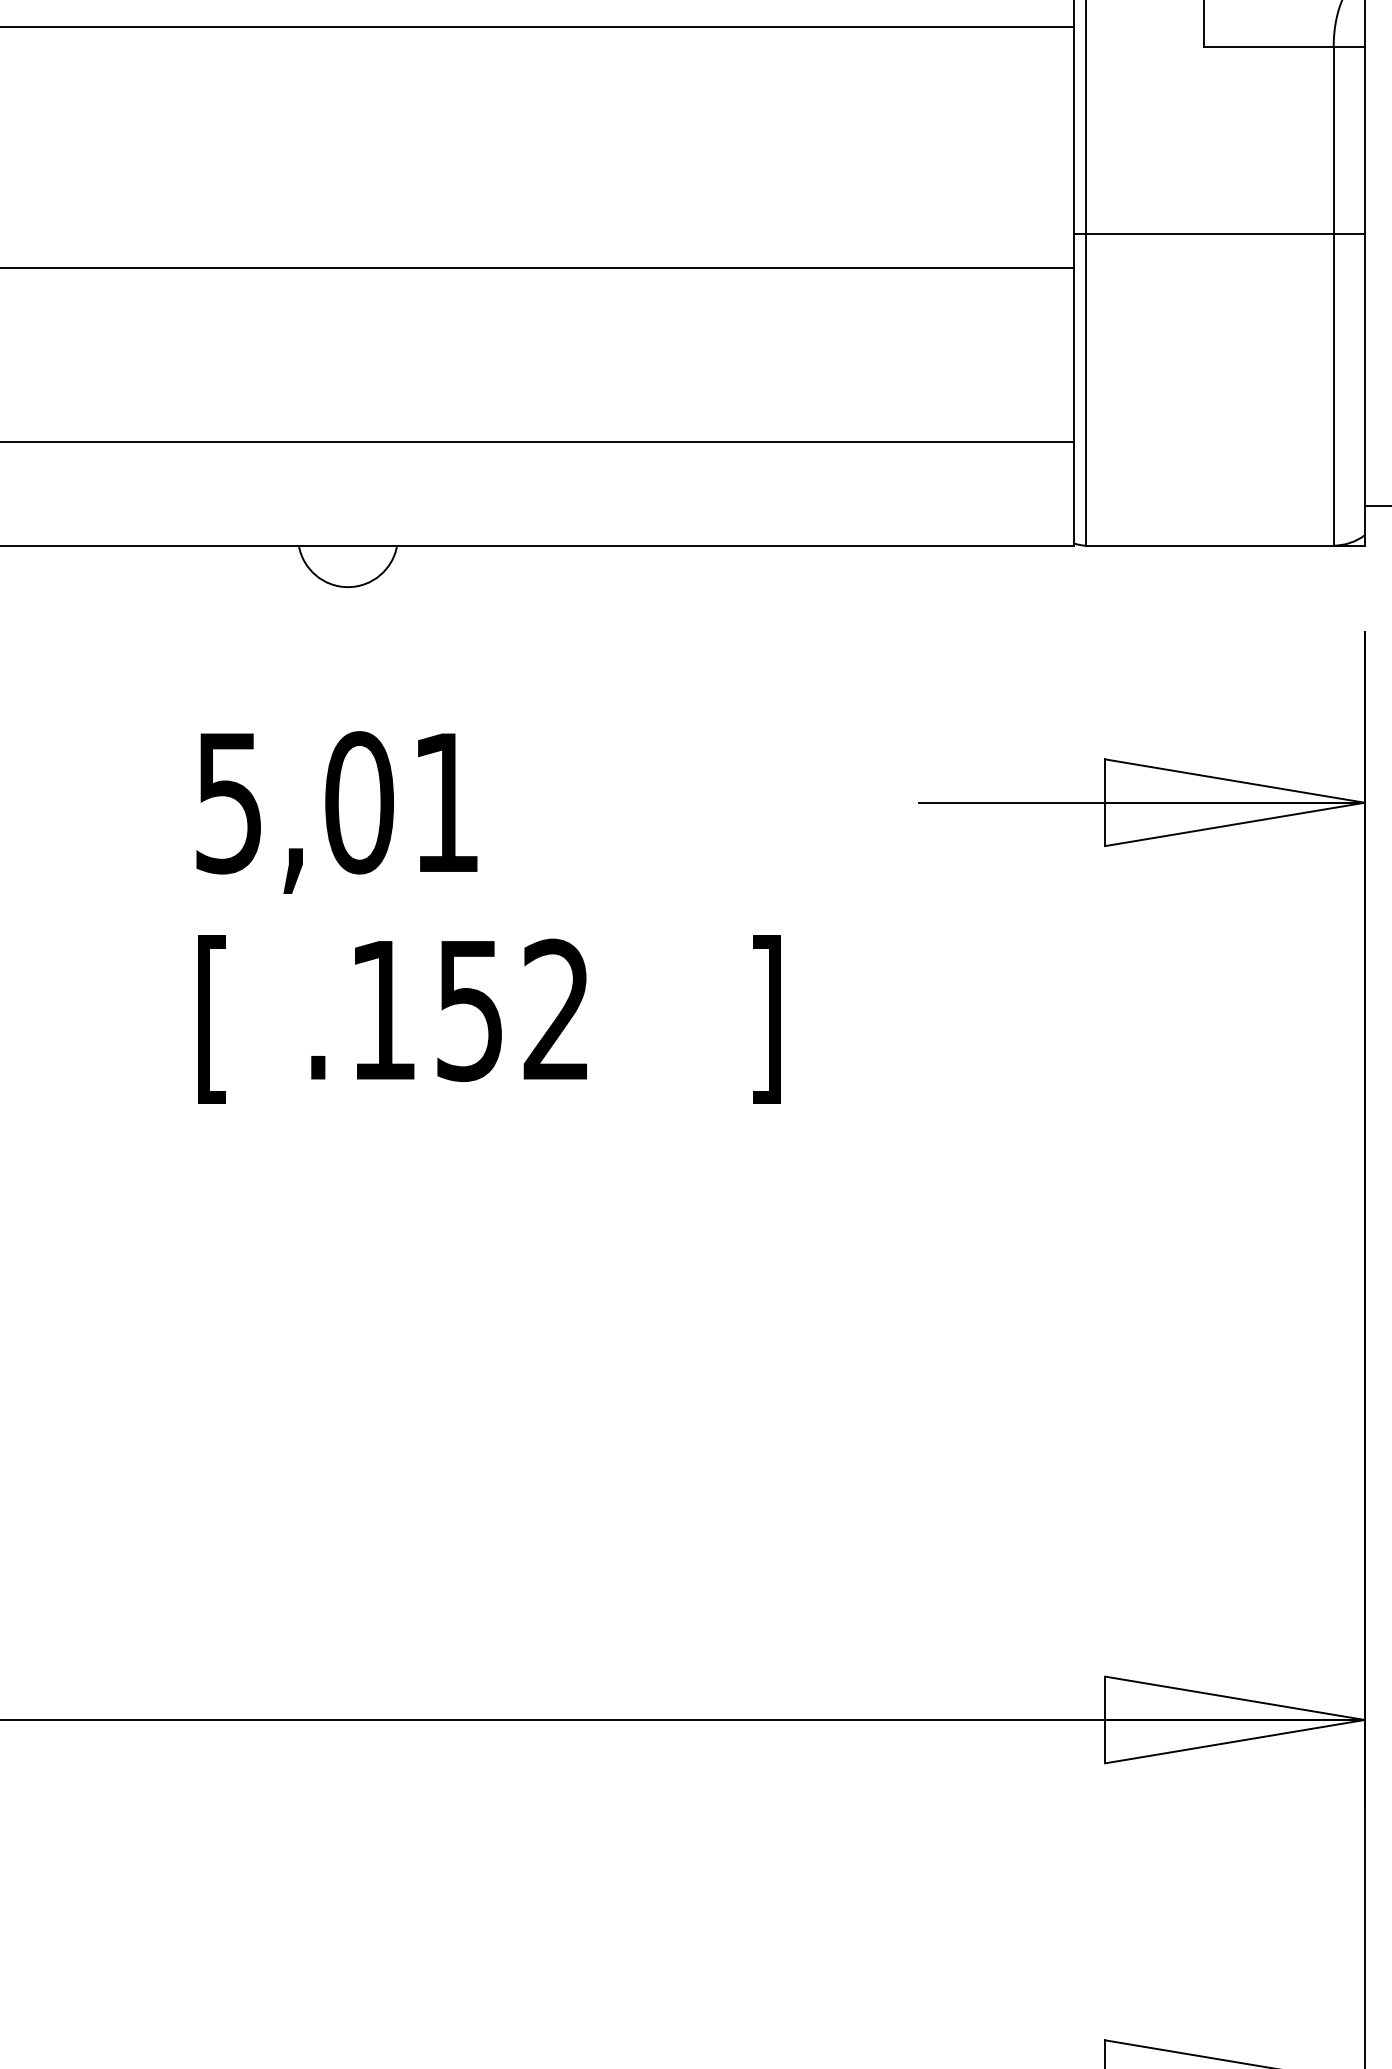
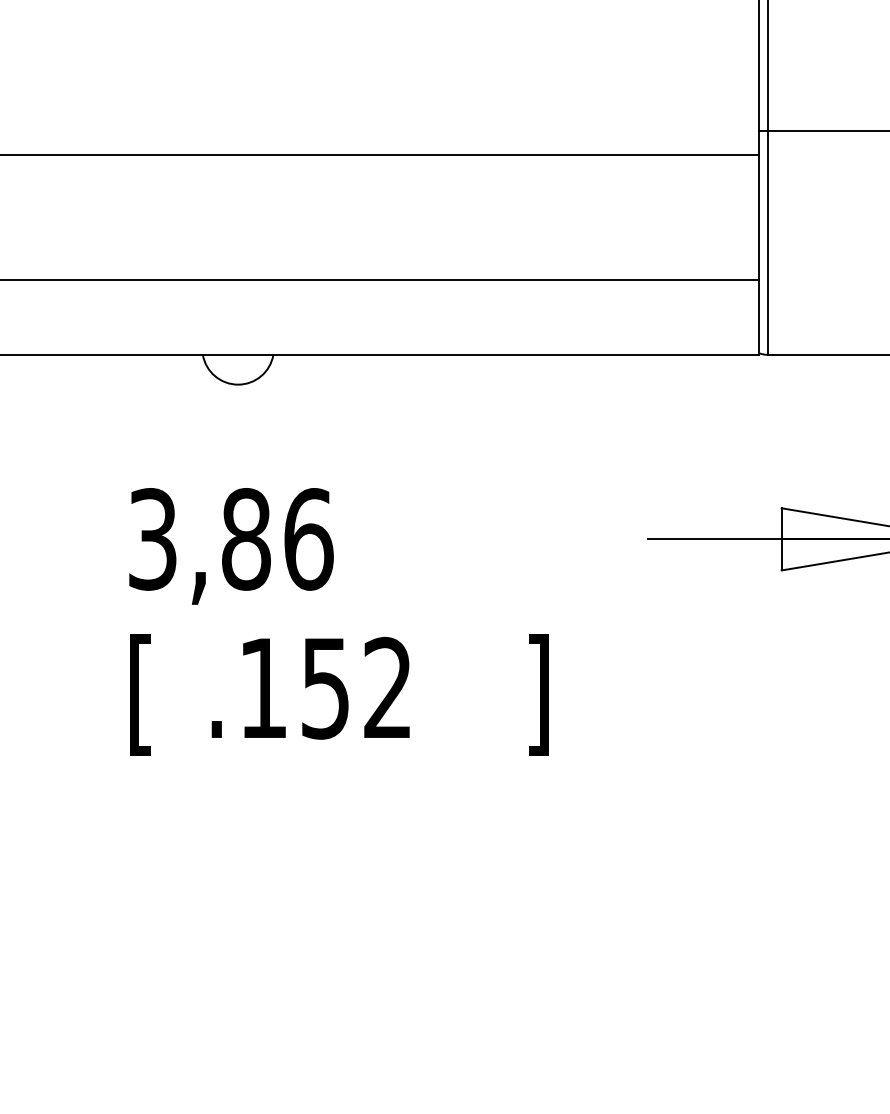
text: (338, 802) -> (231, 539), 5,01 -> 3,86

